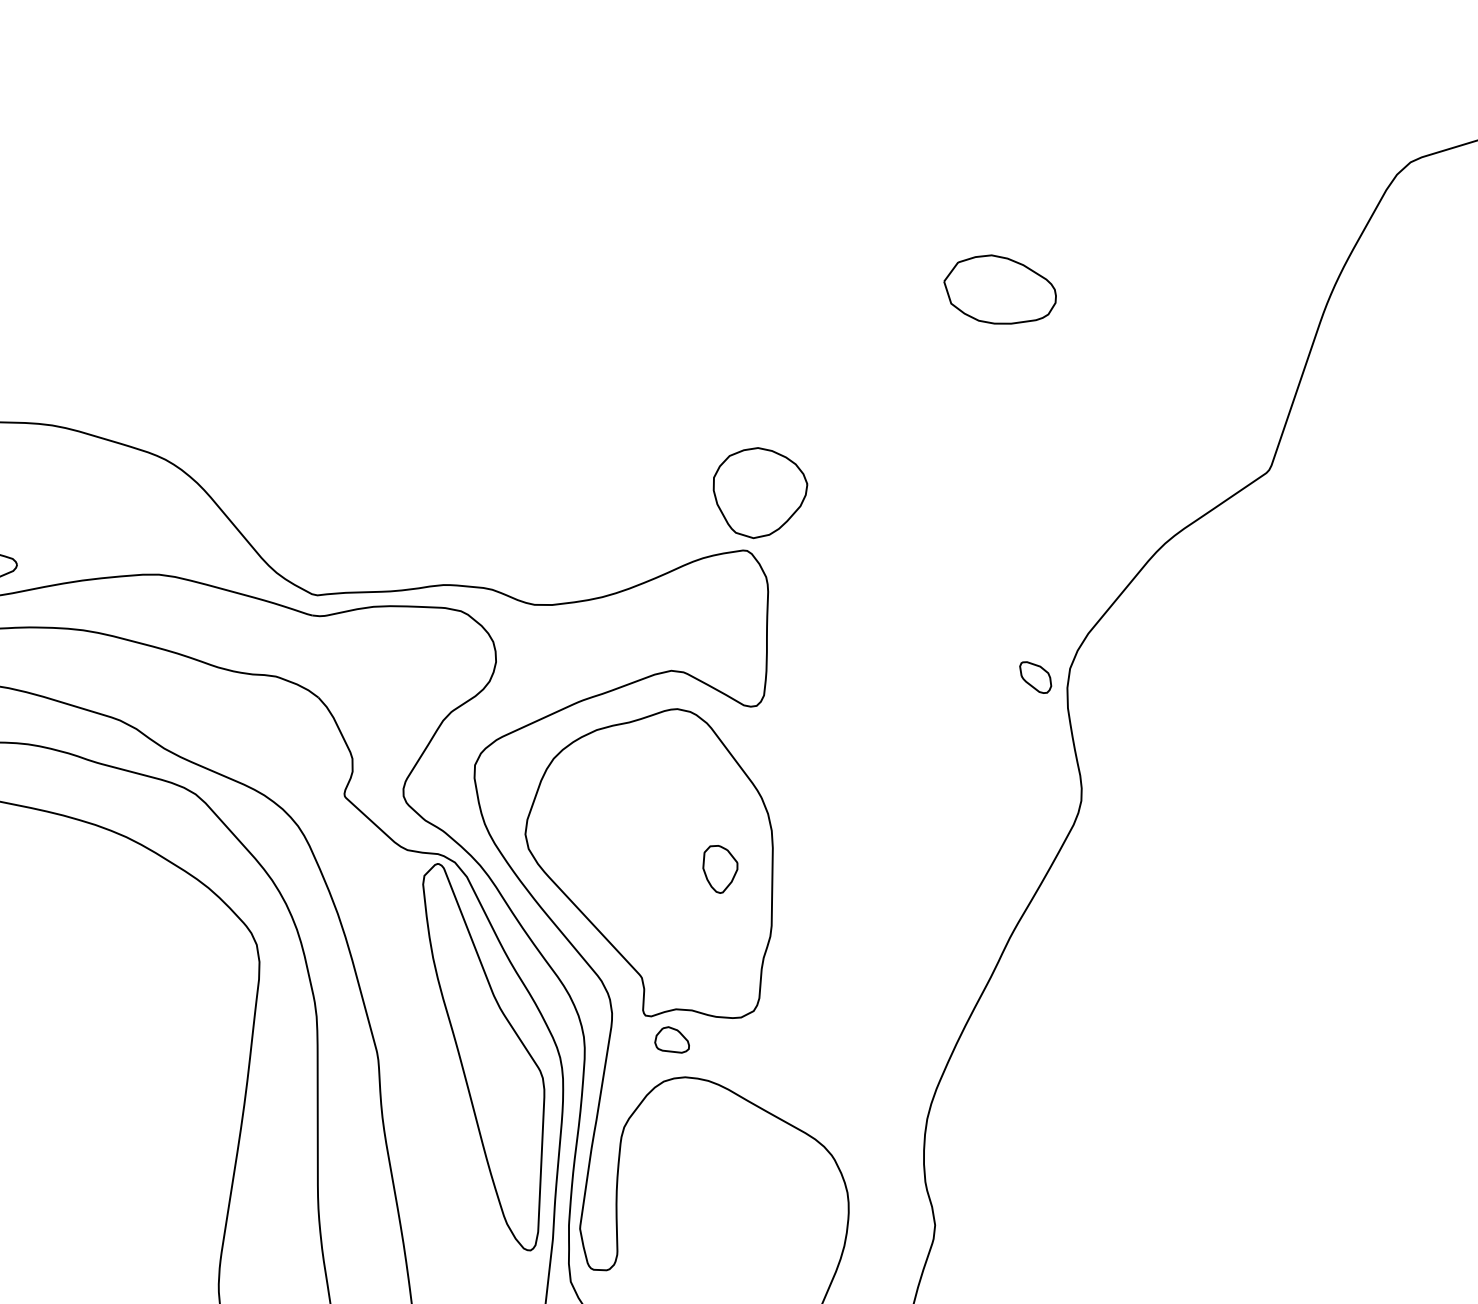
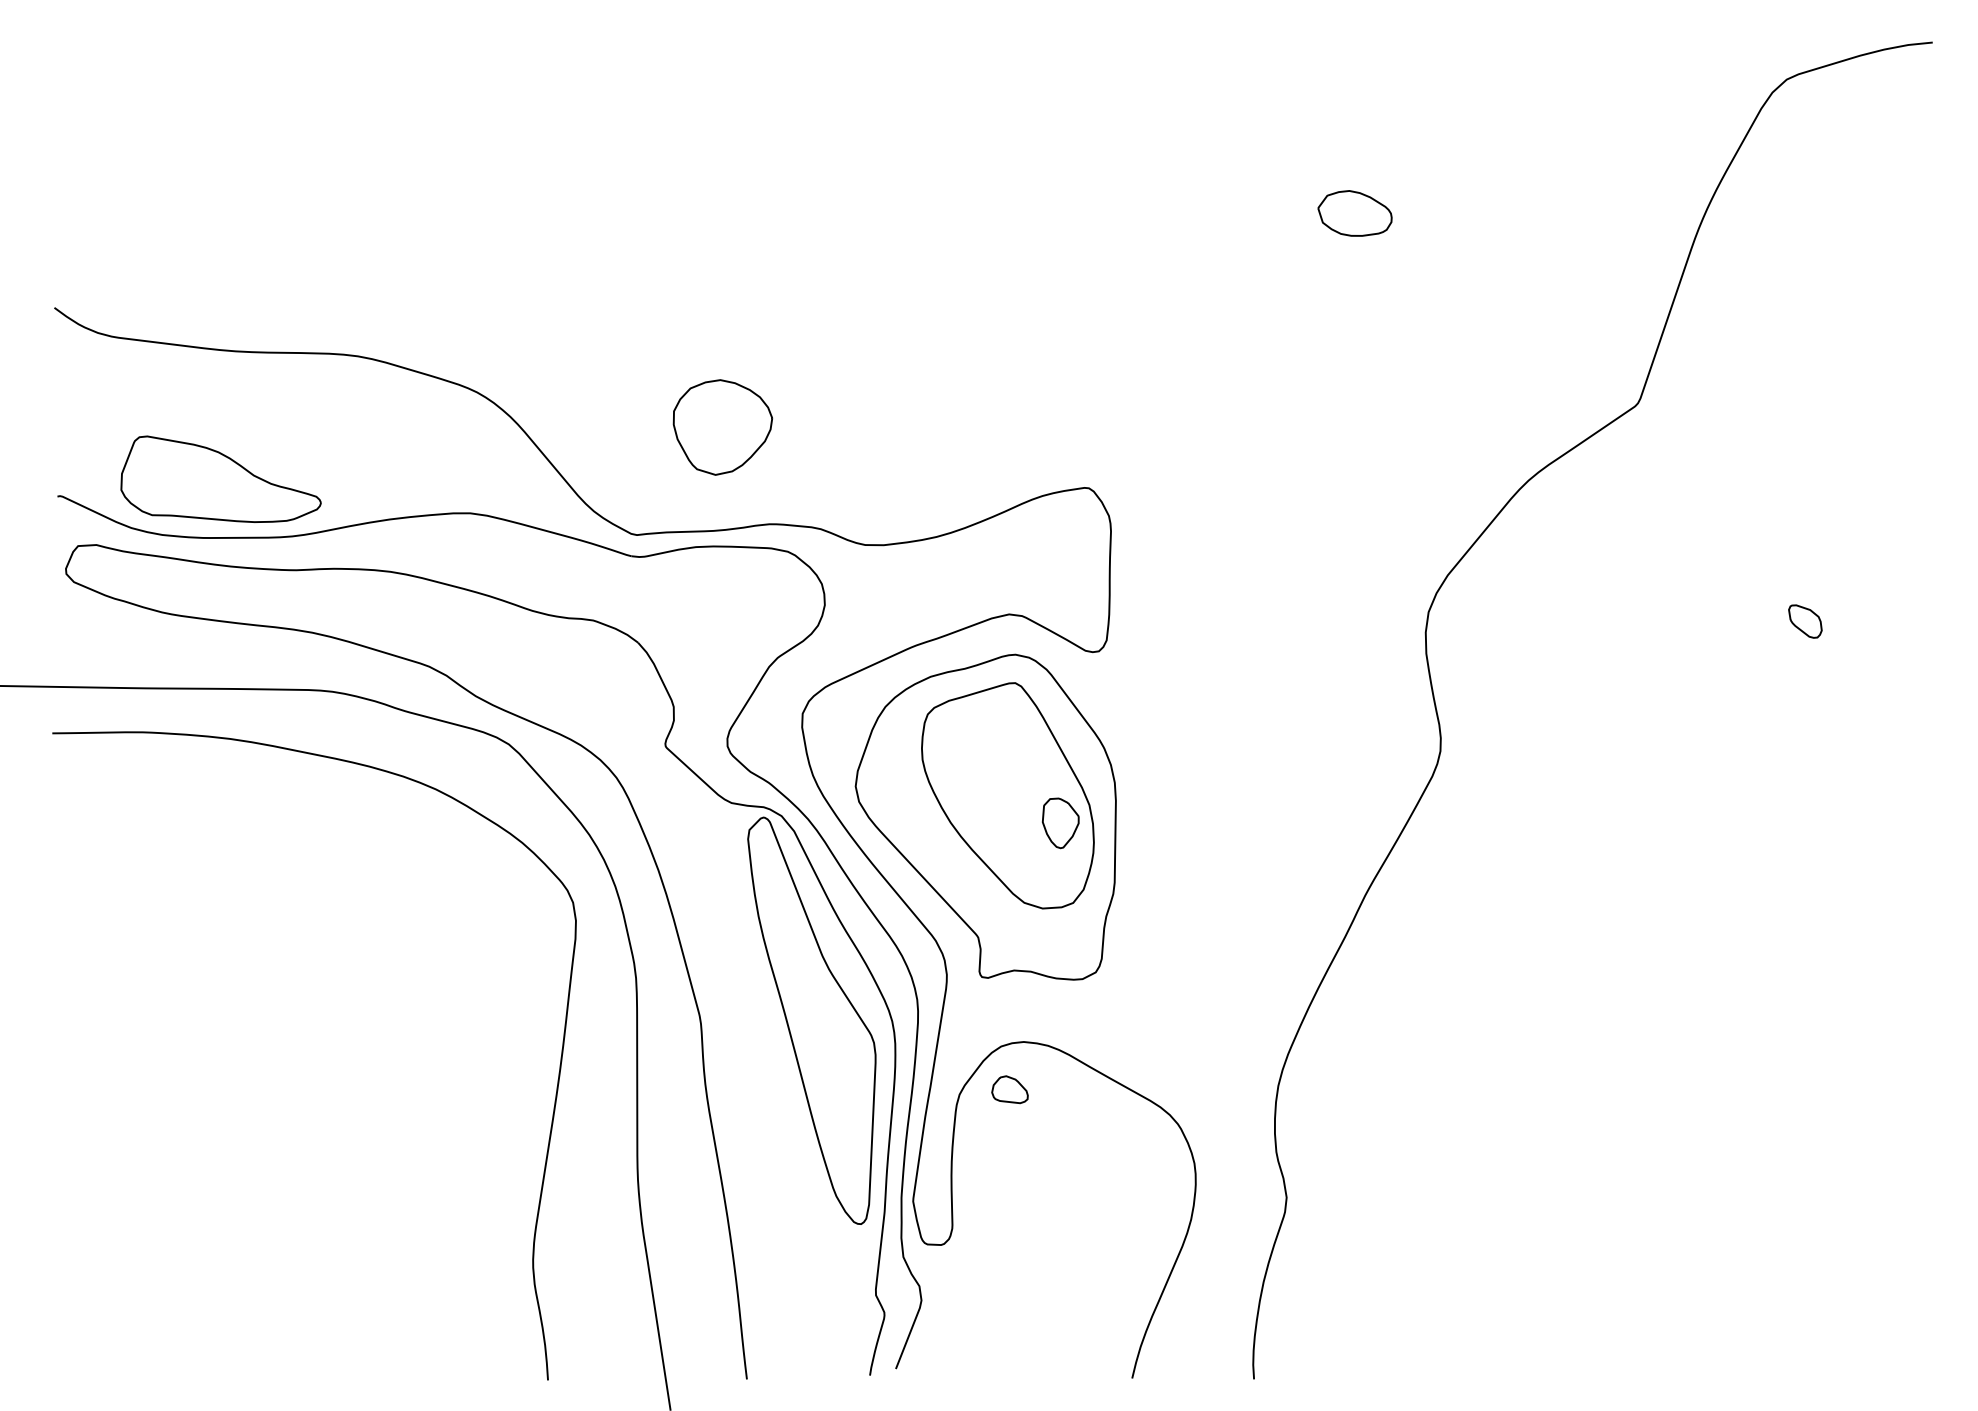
part: (999, 289) -> (1354, 213), size x0.62
part: (760, 493) -> (722, 427), moved
part: (1035, 677) -> (1805, 621), moved
part: (669, 842) -> (1007, 795), added
part: (671, 1039) -> (1009, 1089), moved

